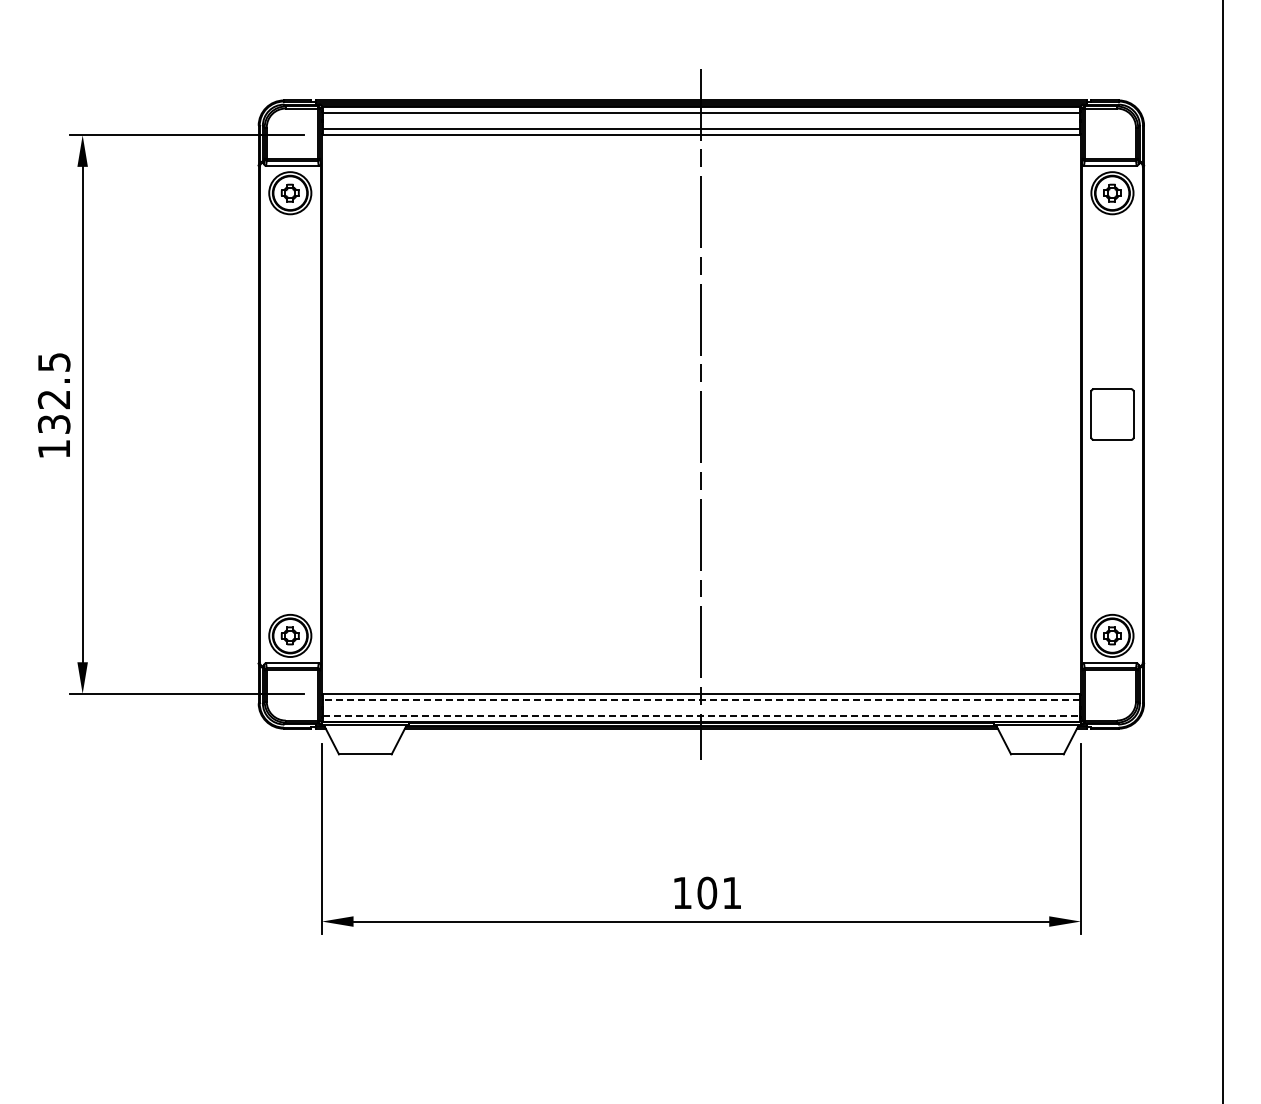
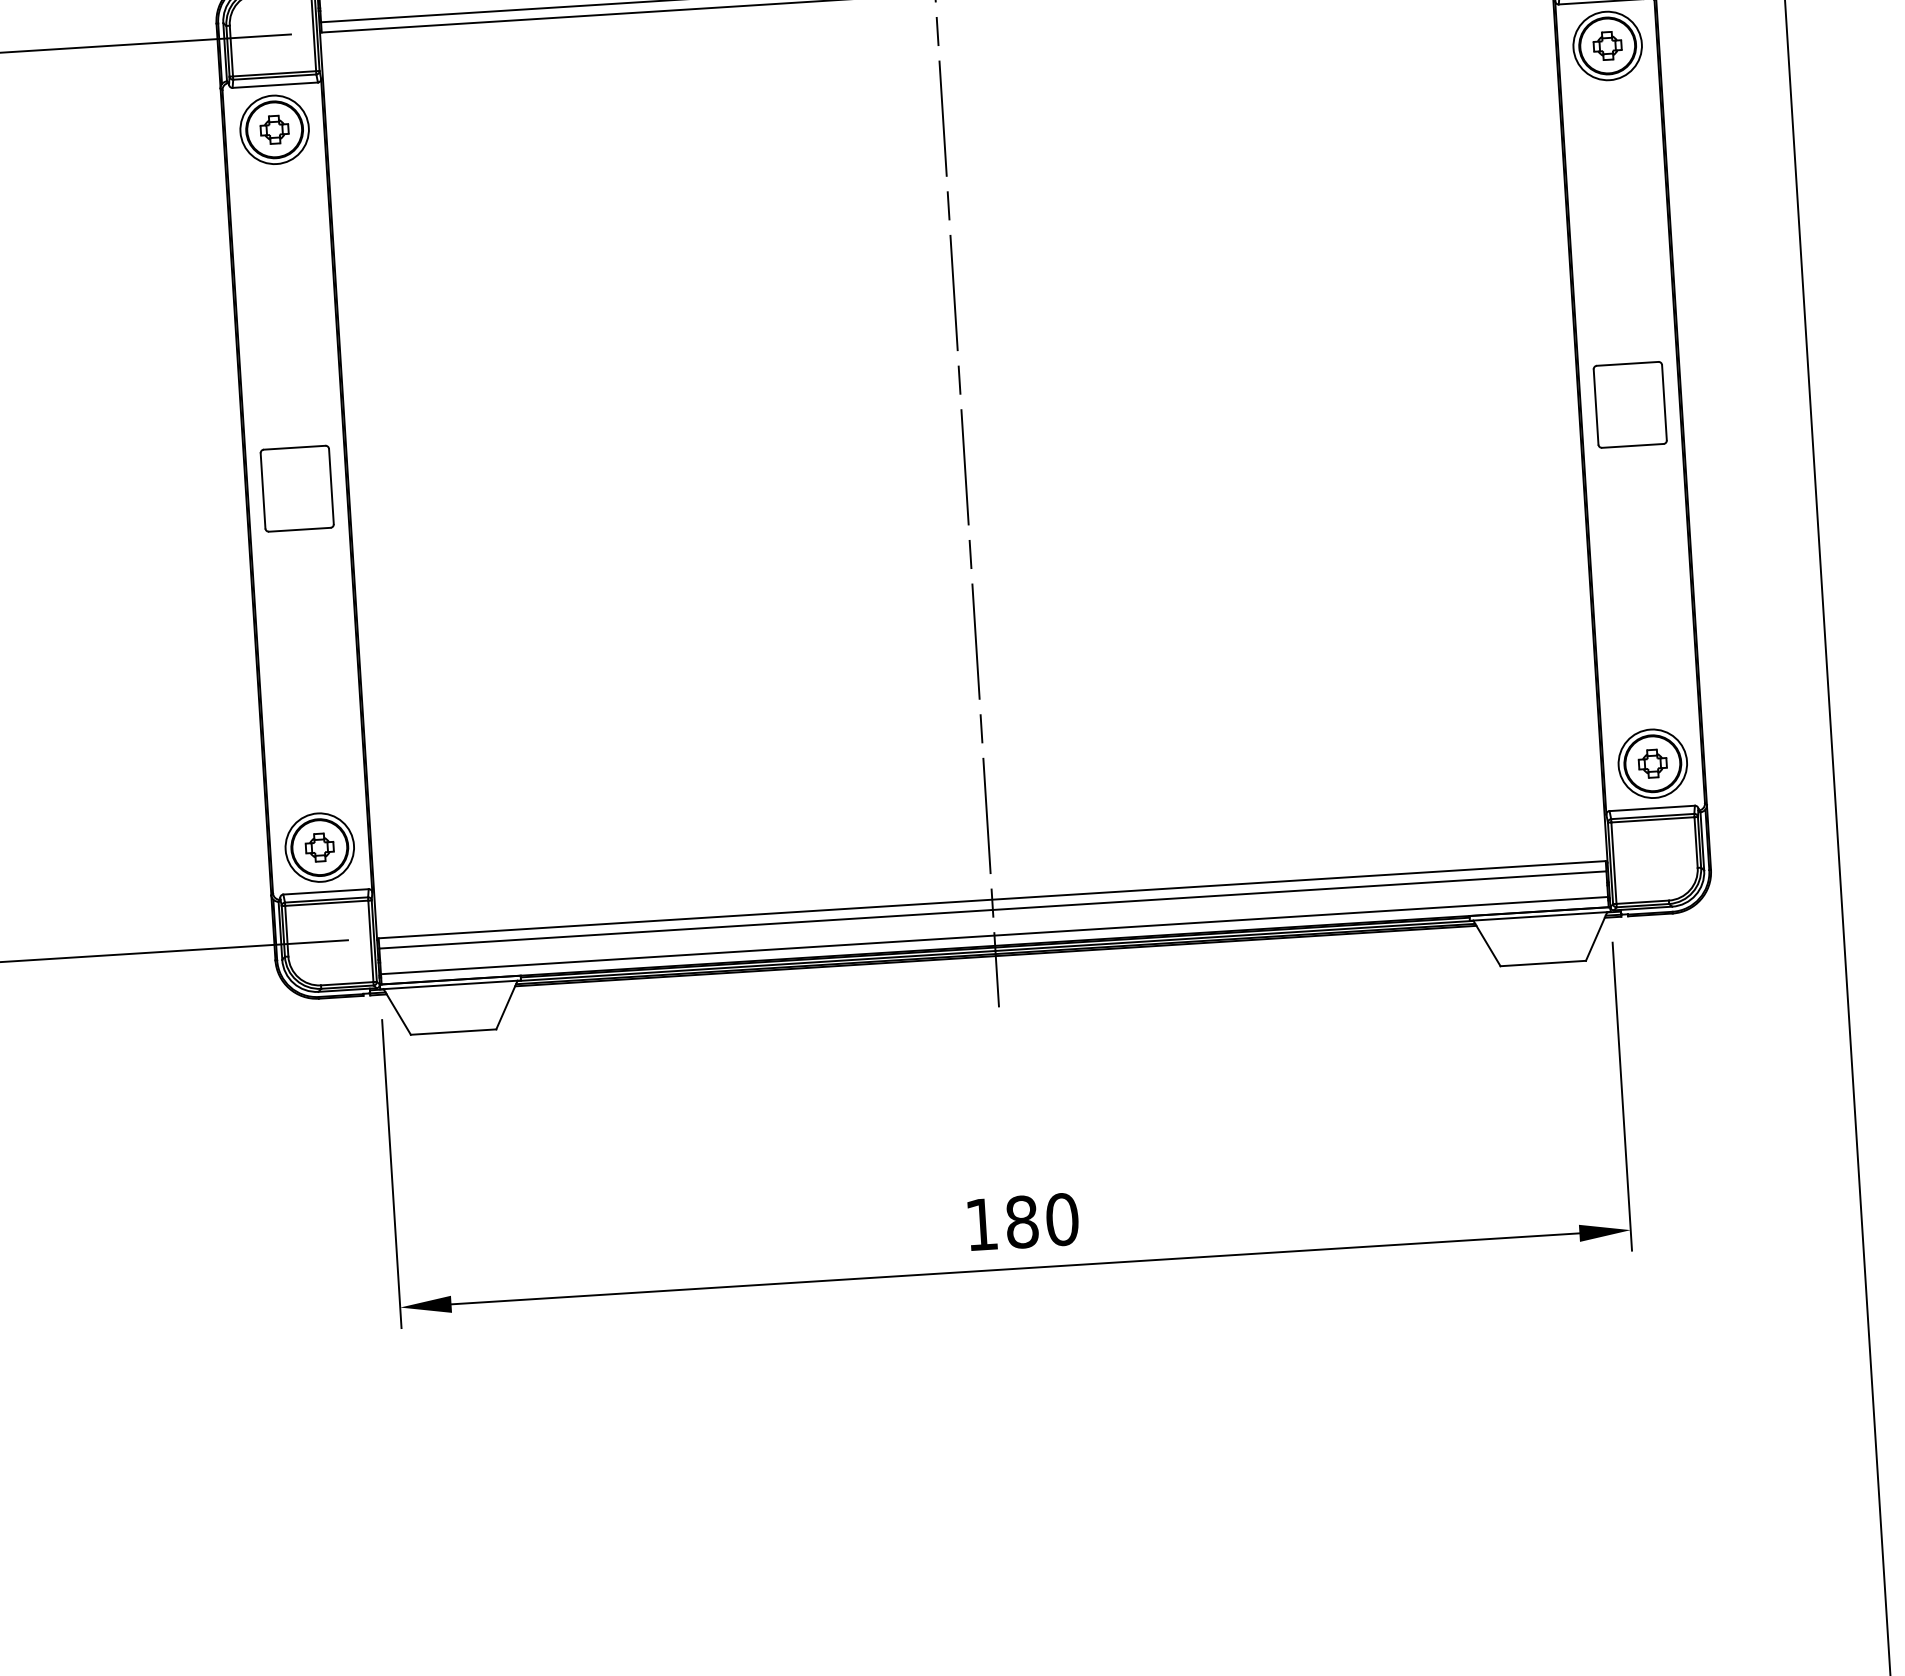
part: (290, 414) -> (297, 488), added
line: (700, 700) -> (991, 910), dashed -> solid
line: (701, 716) -> (994, 936), dashed -> solid
text: (719, 892) -> (1041, 1219), 101 -> 180

